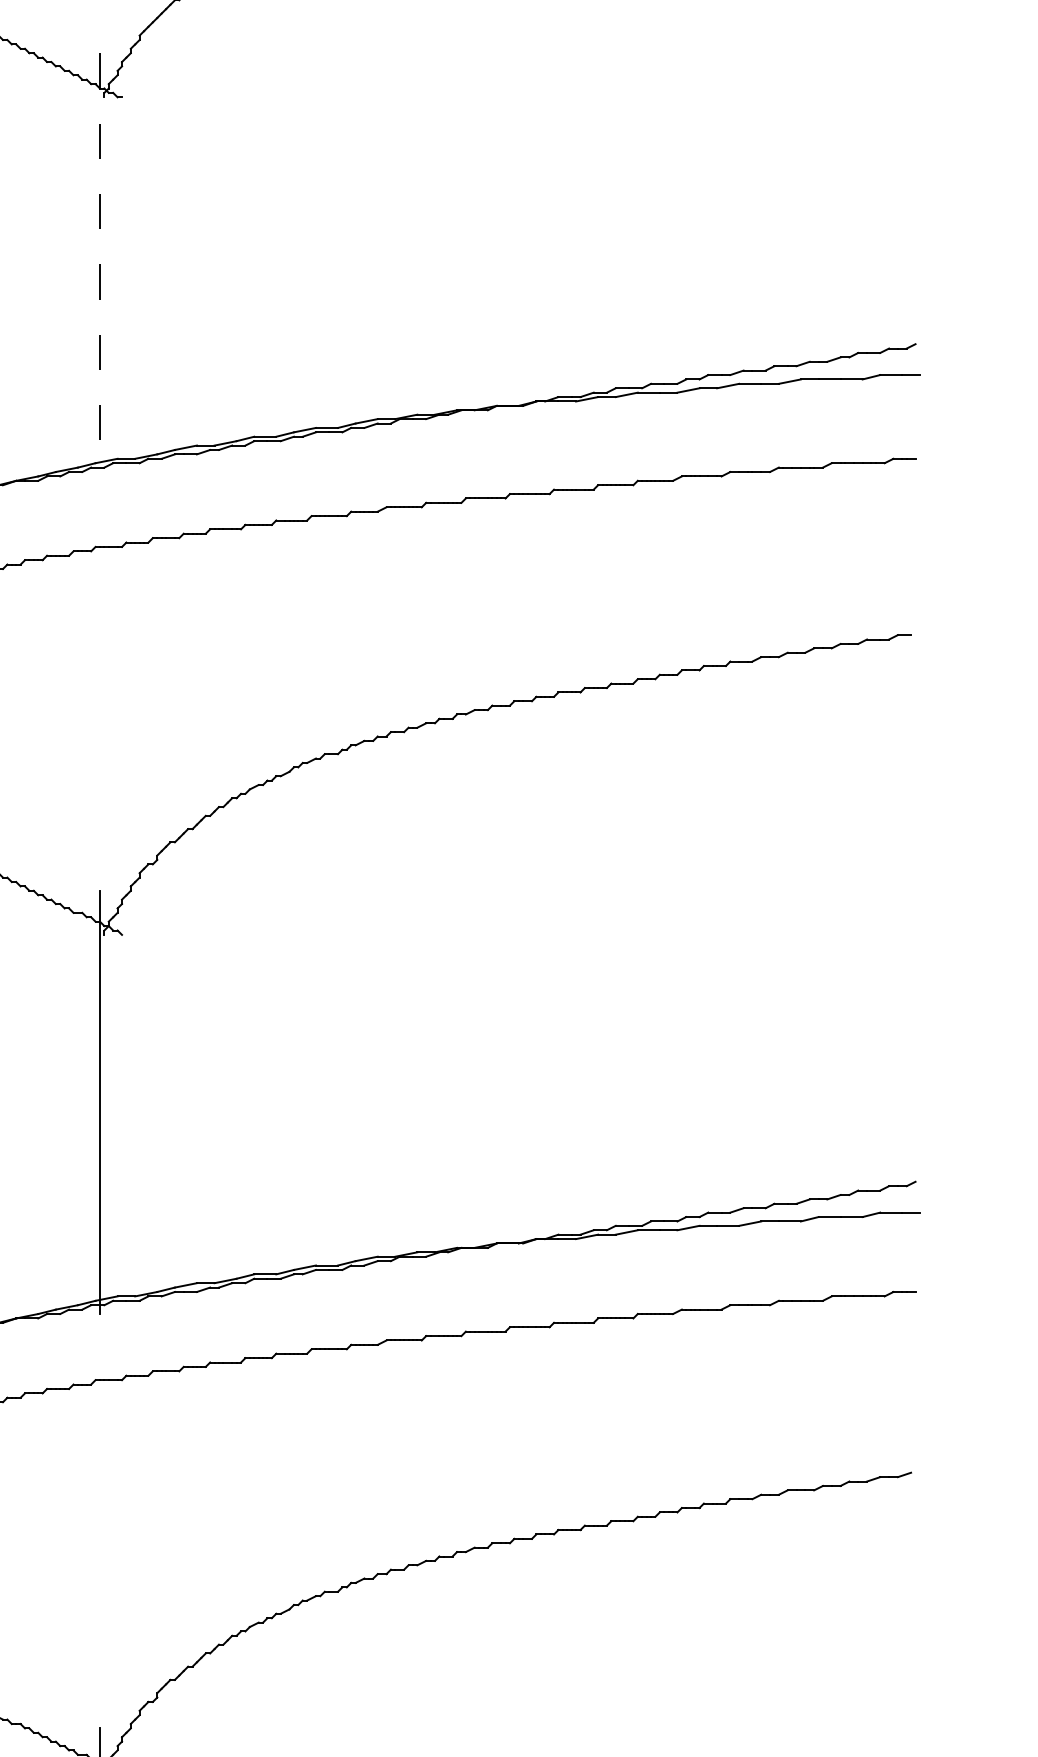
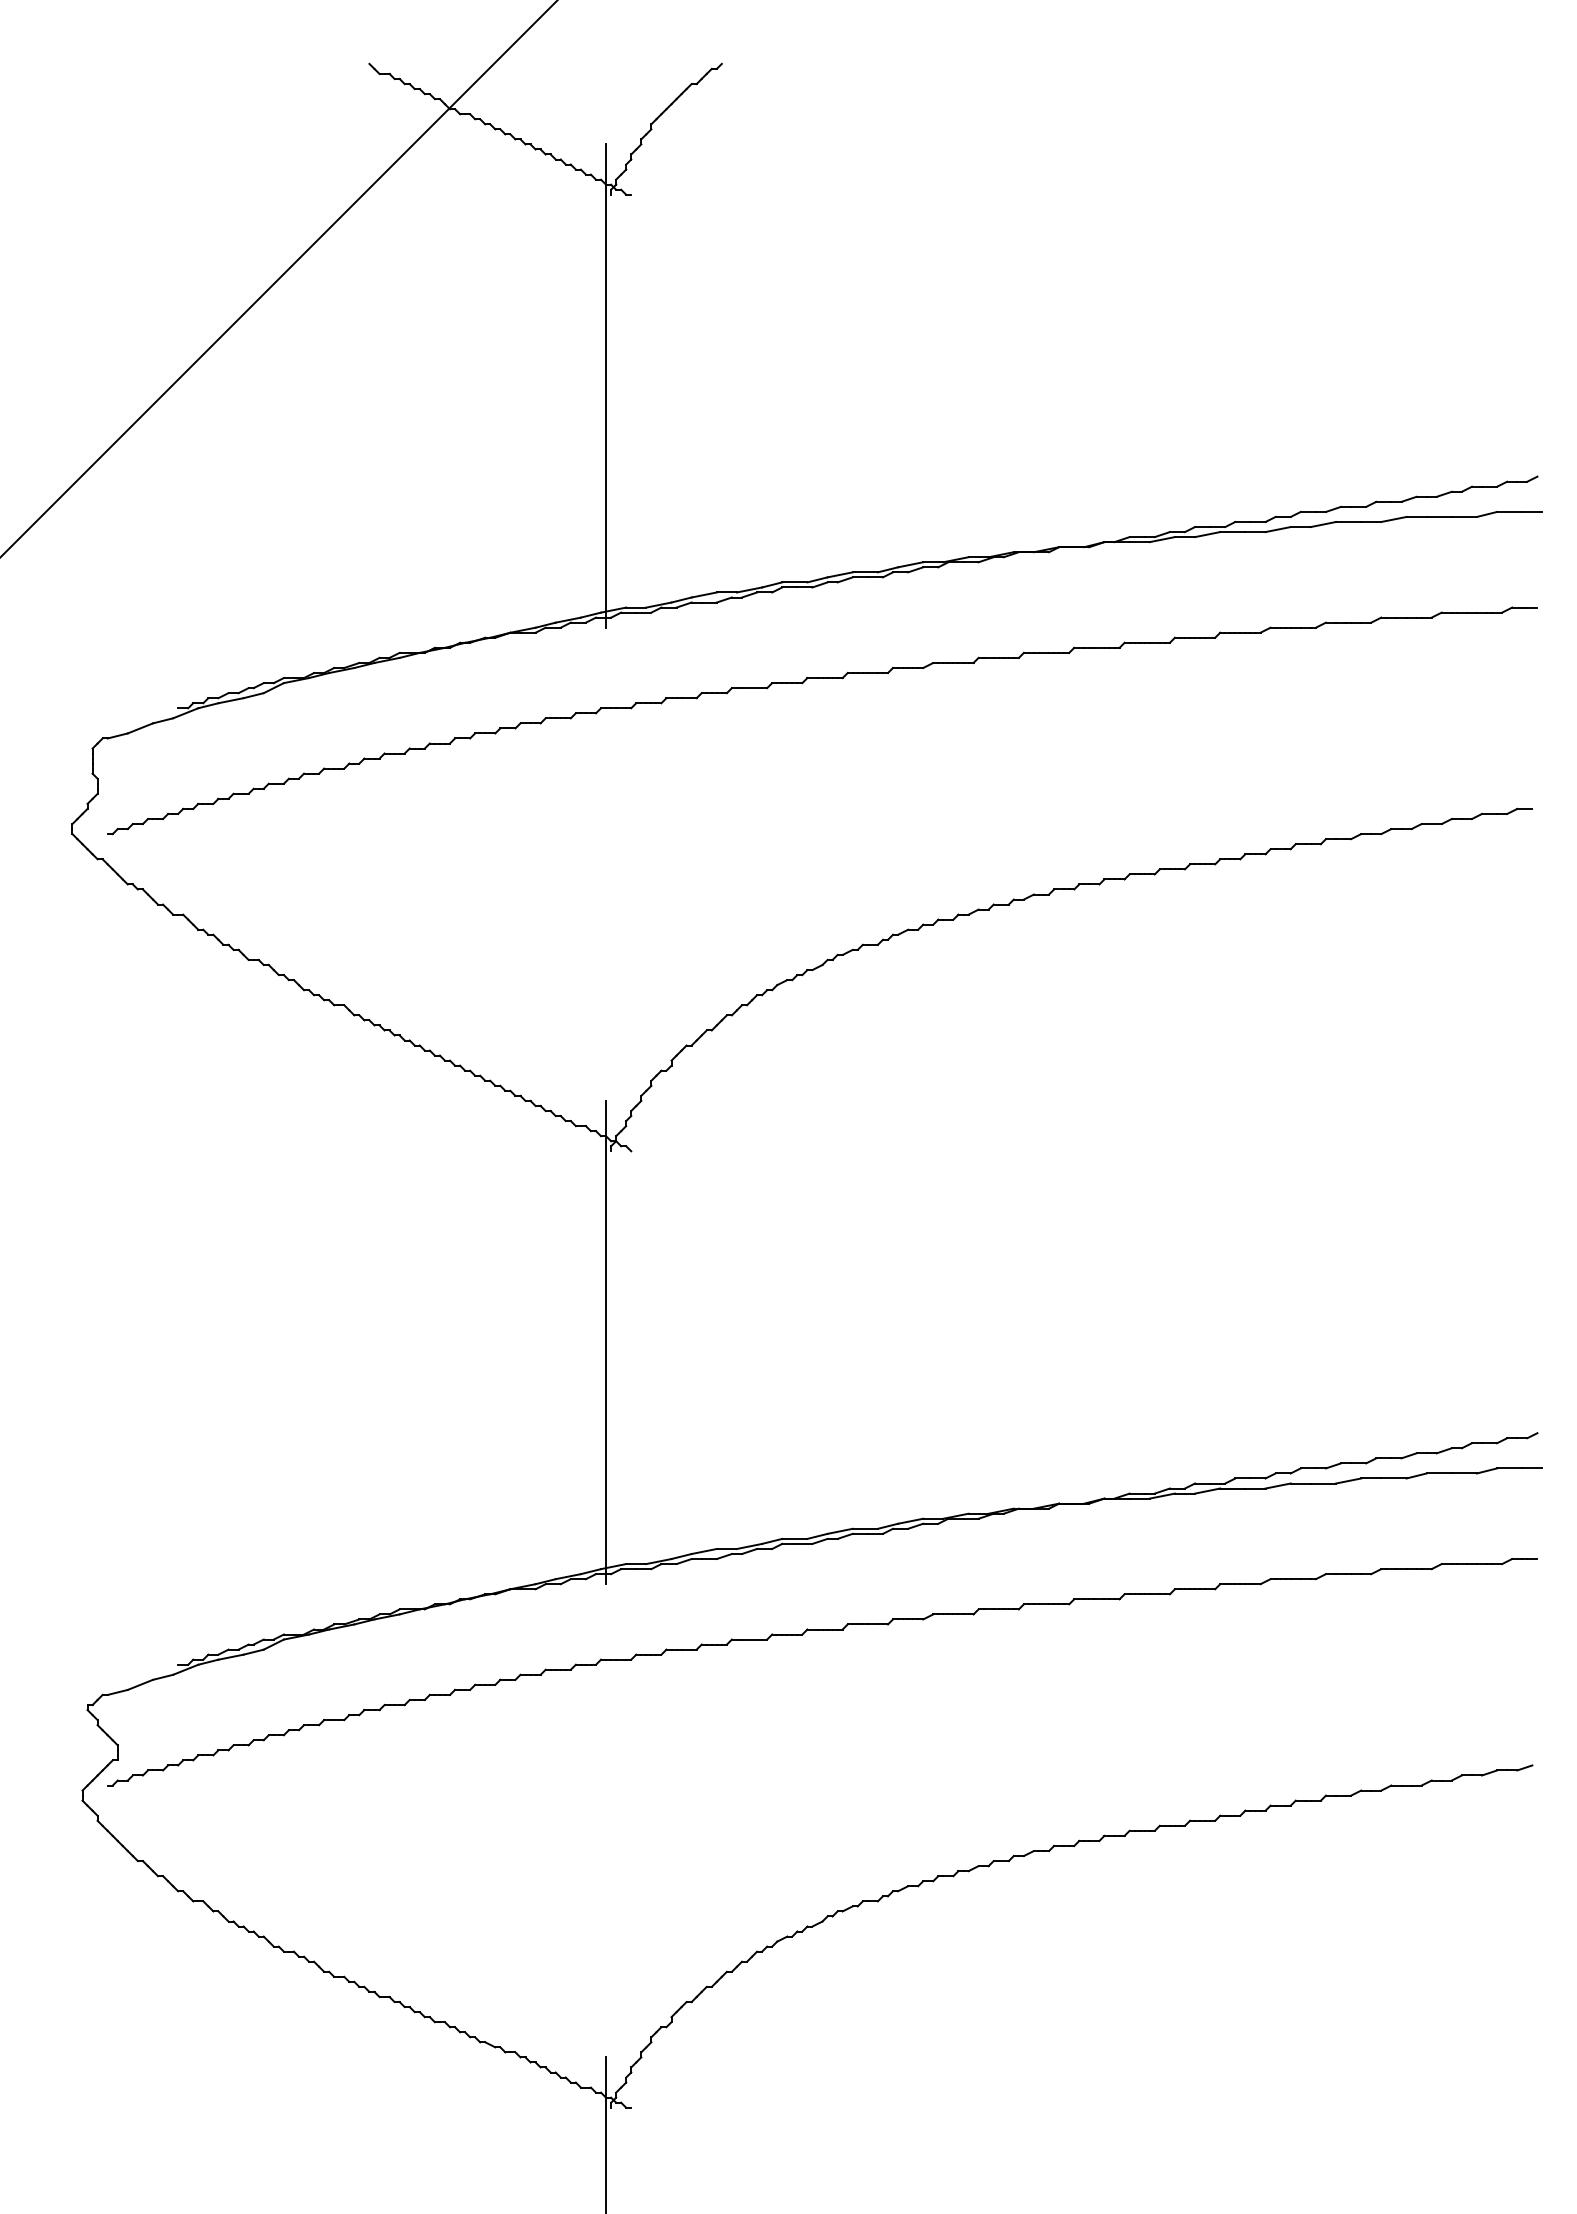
line: (100, 265) -> (606, 386), dashed -> solid

